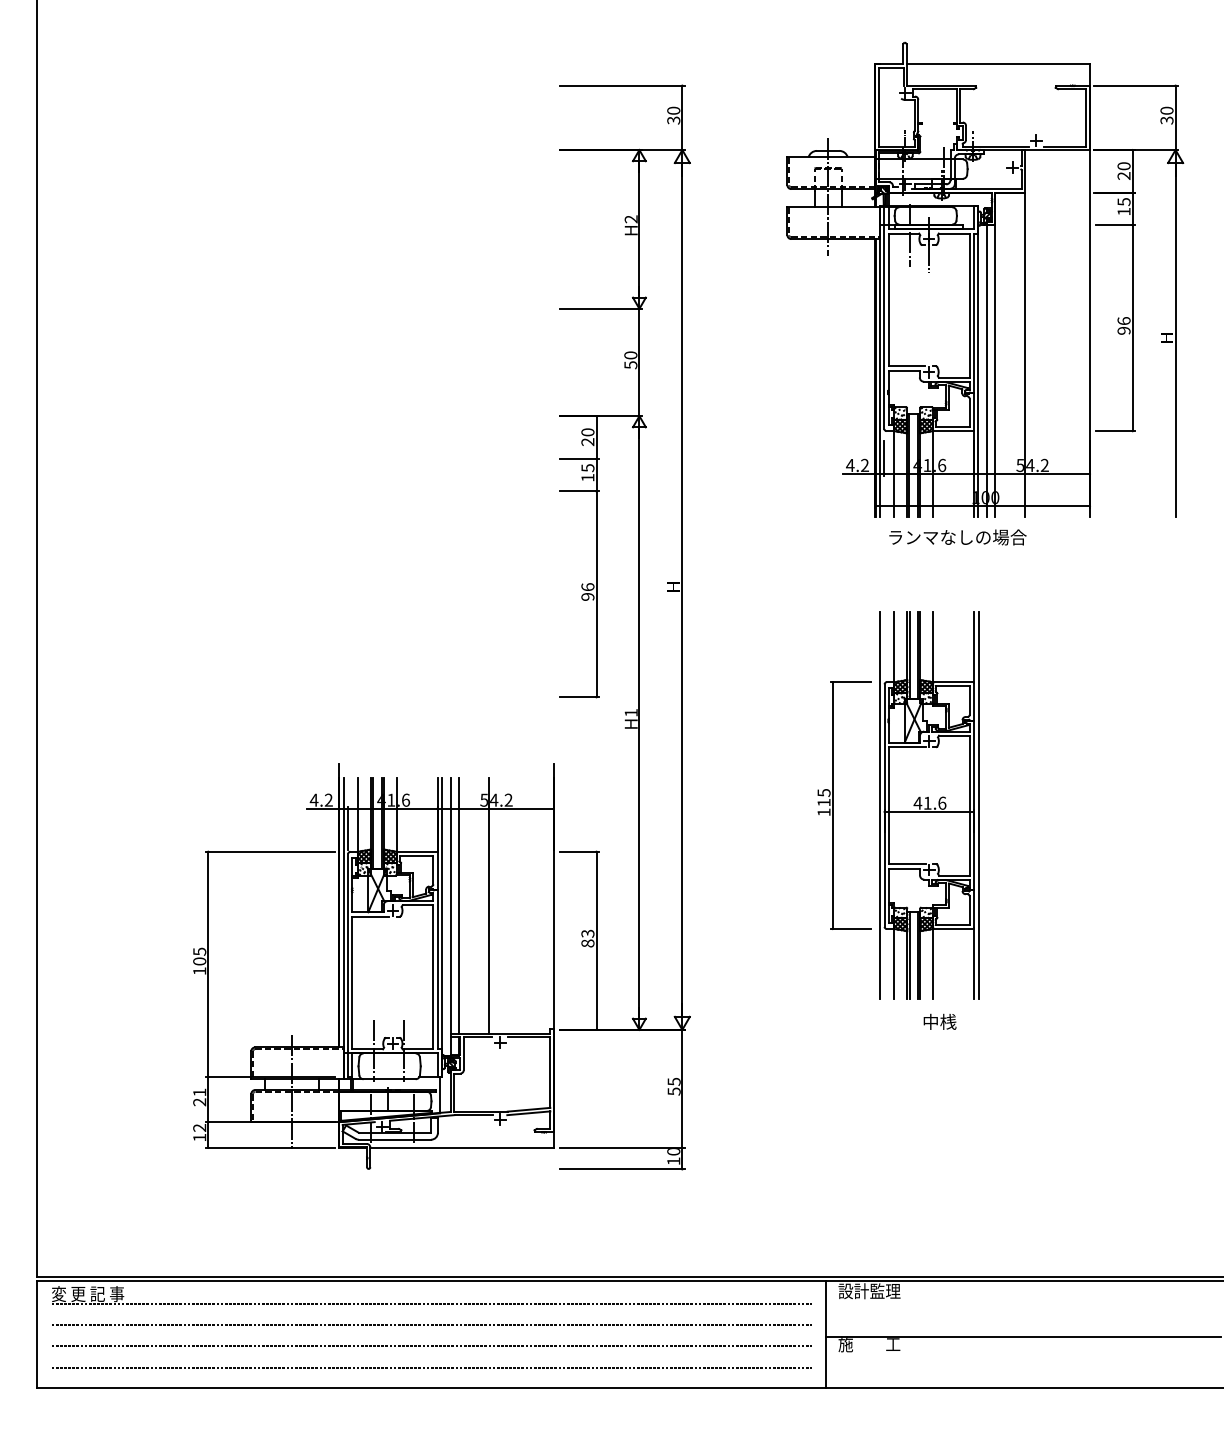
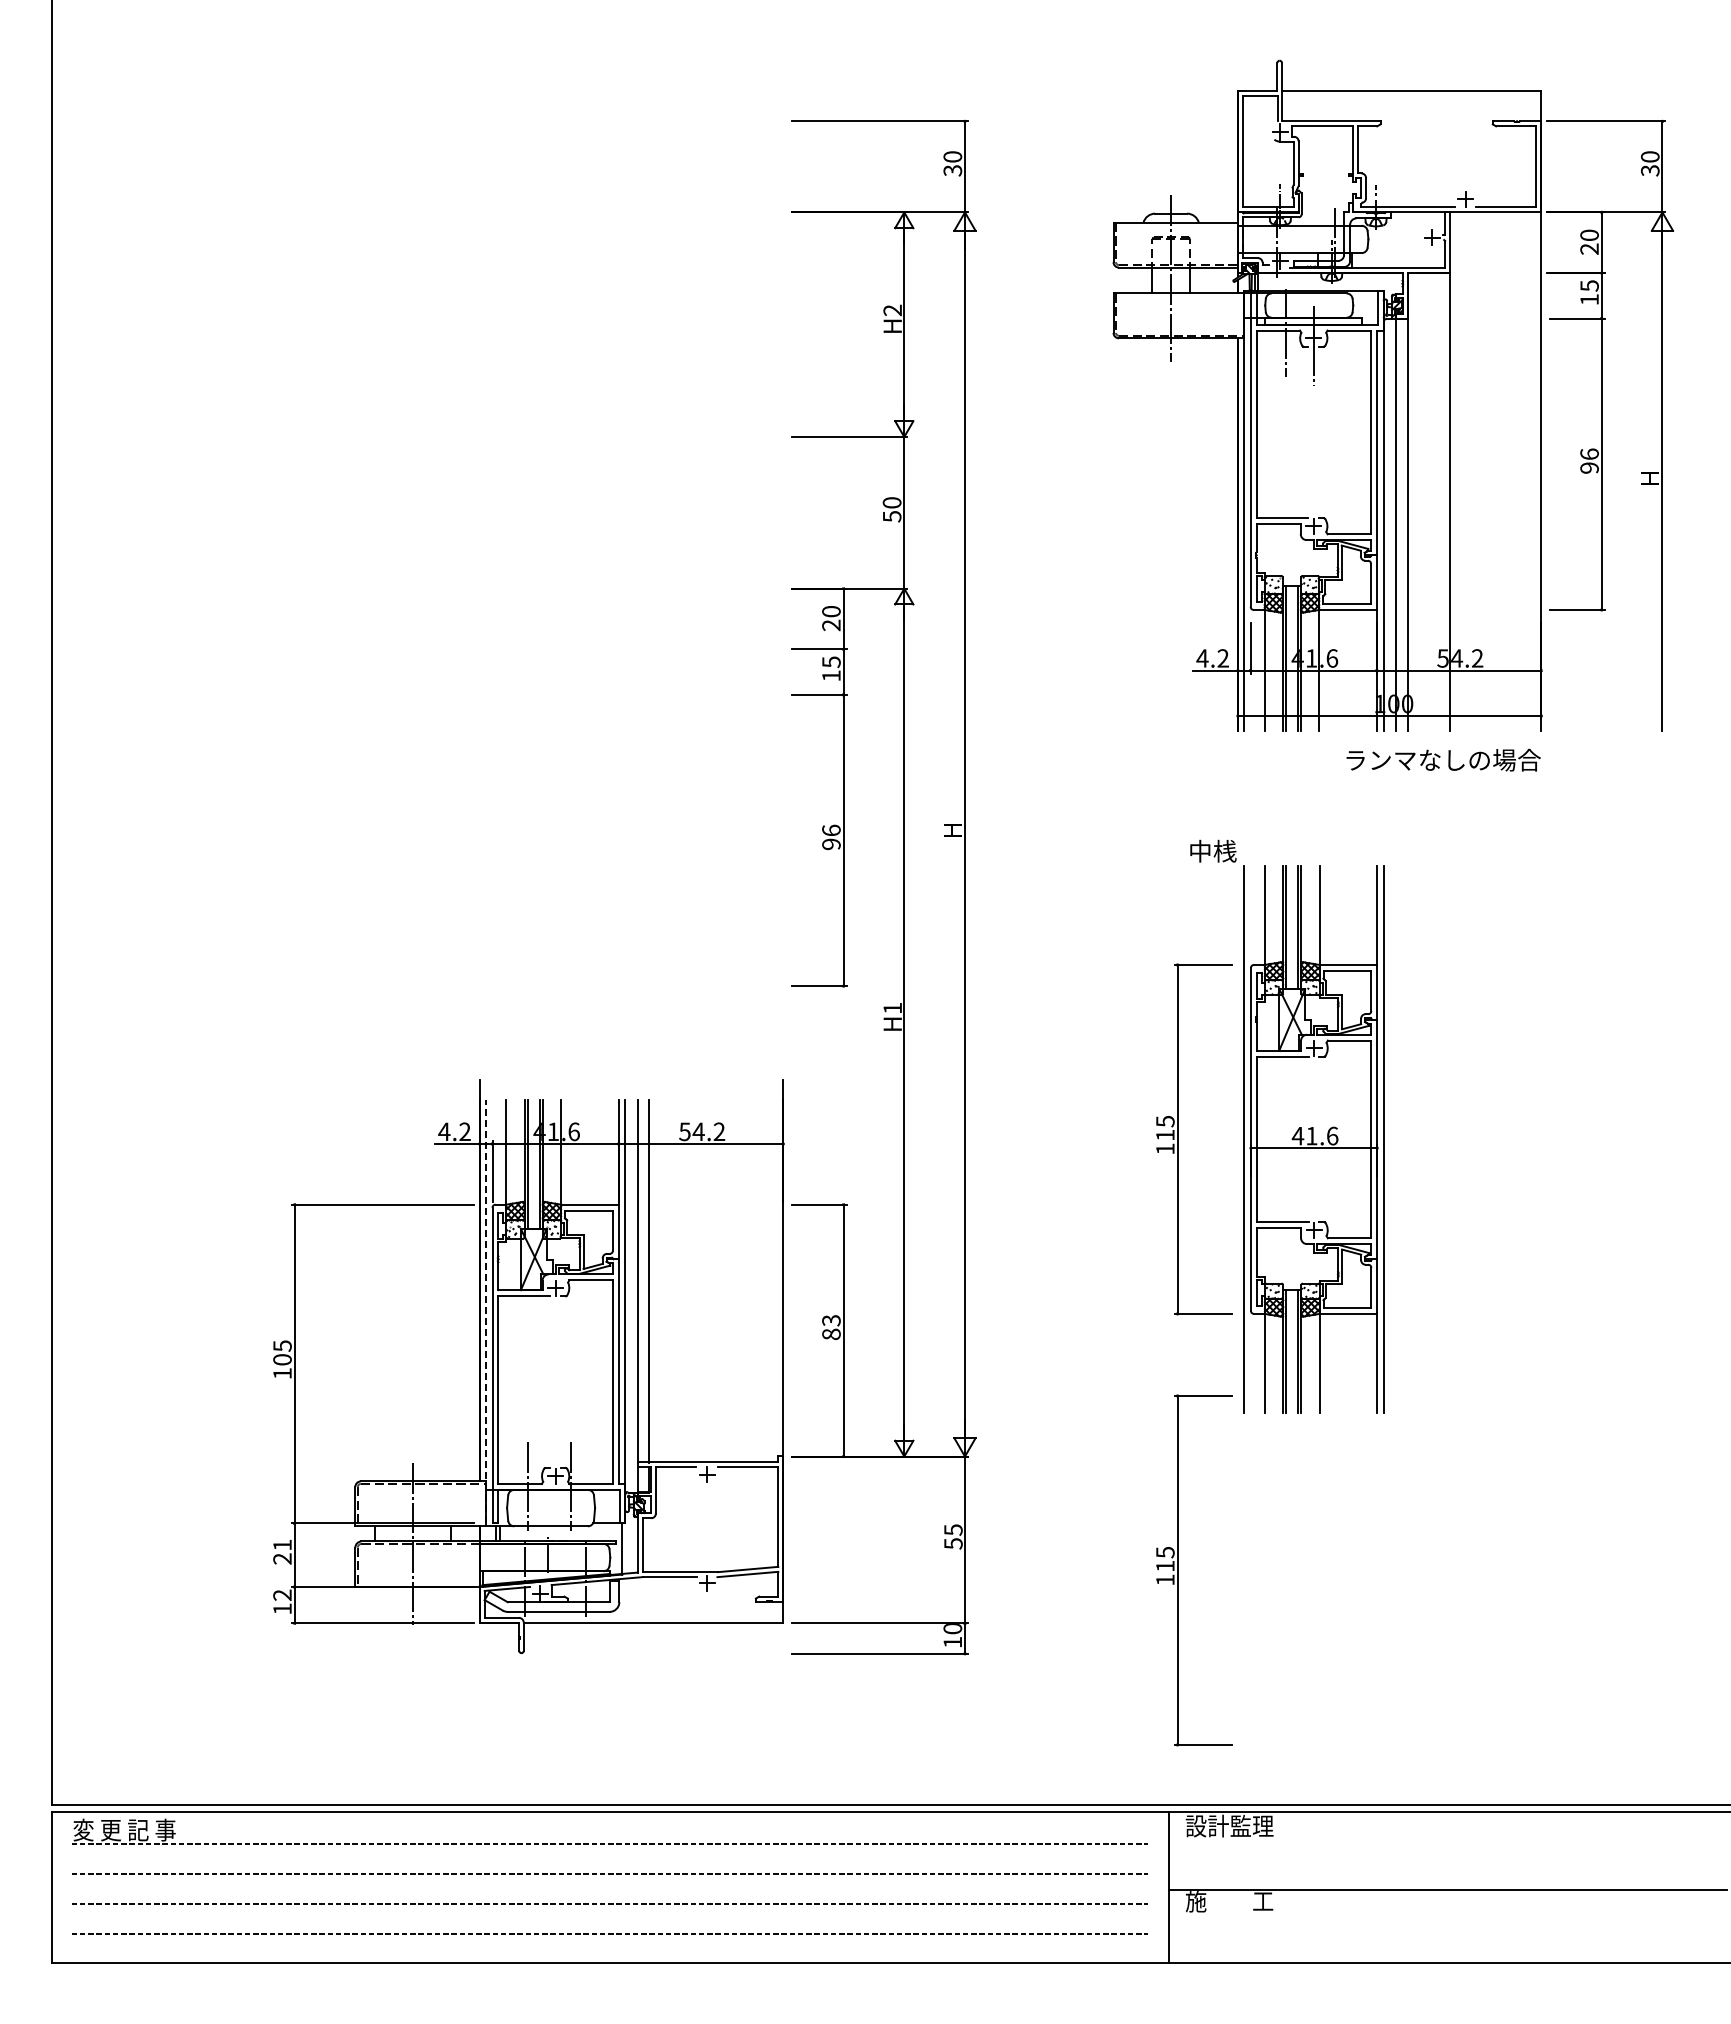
text: (957, 536) -> (1443, 759), moved
line: (488, 905) -> (691, 1280), removed
line: (343, 927) -> (485, 1311), solid -> dashed
text: (940, 1021) -> (1213, 850), moved
part: (833, 1110) -> (1178, 1570), added

